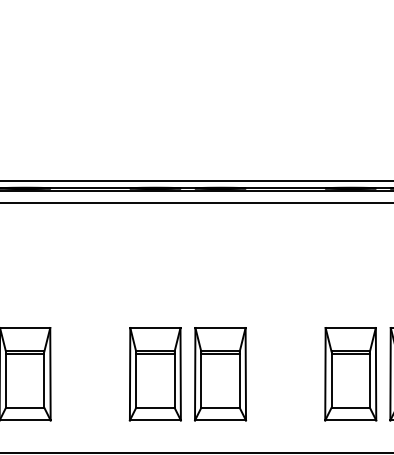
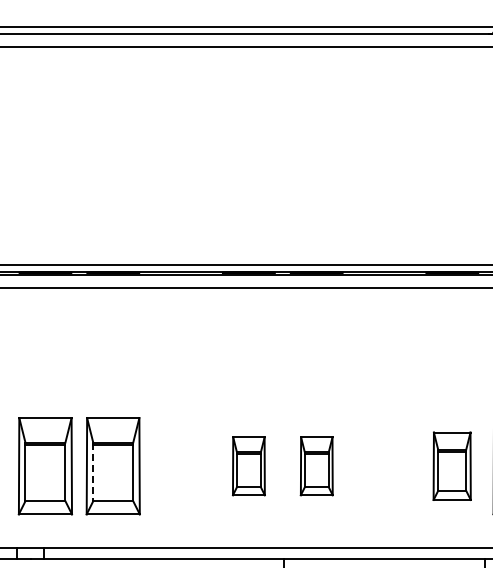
part: (155, 374) -> (248, 466), size x0.6
part: (220, 374) -> (316, 466), size x0.6
part: (349, 374) -> (451, 466), size x0.7
line: (6, 380) -> (93, 472), solid -> dashed

